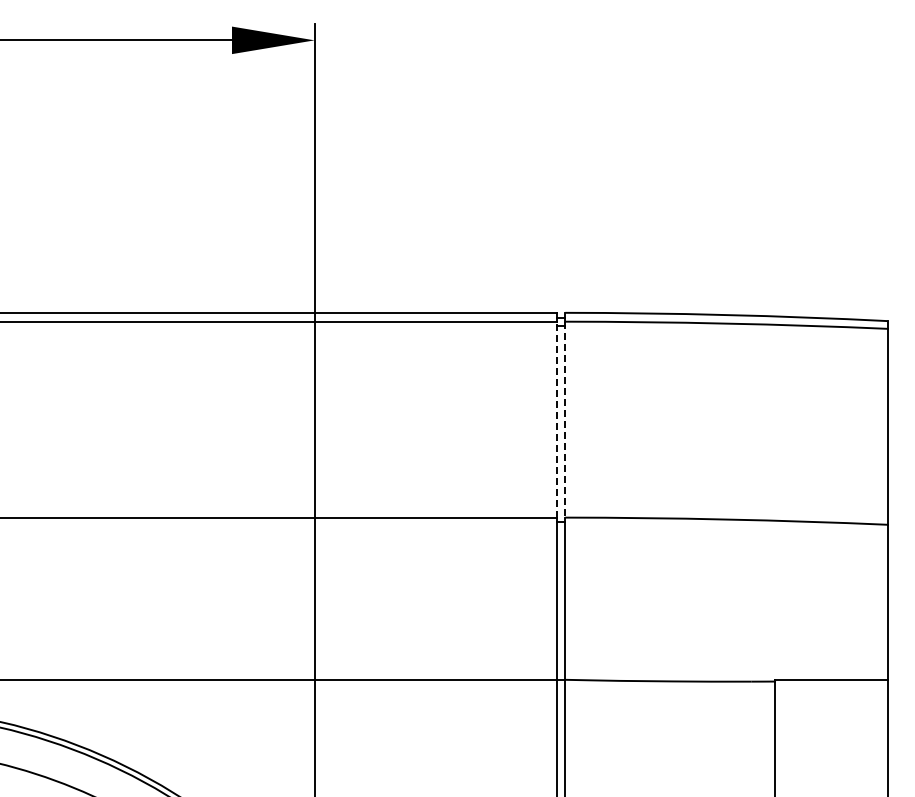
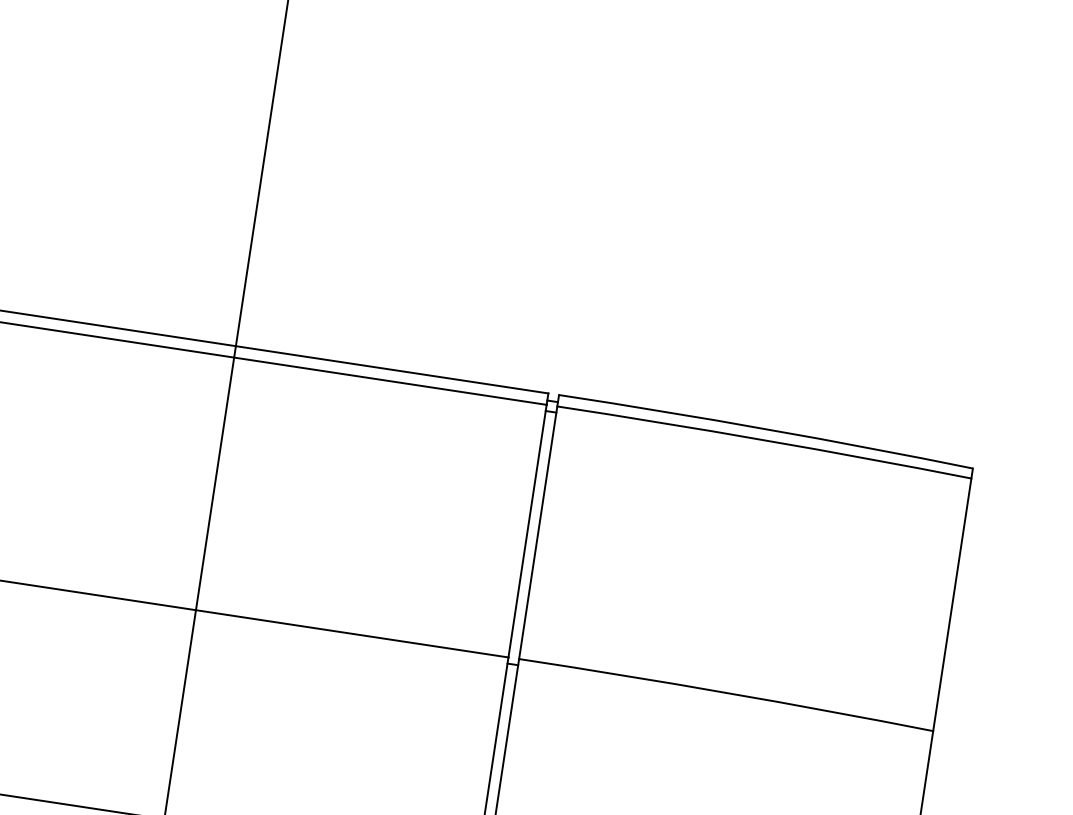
line: (557, 419) -> (528, 531), dashed -> solid
line: (565, 419) -> (538, 532), dashed -> solid

